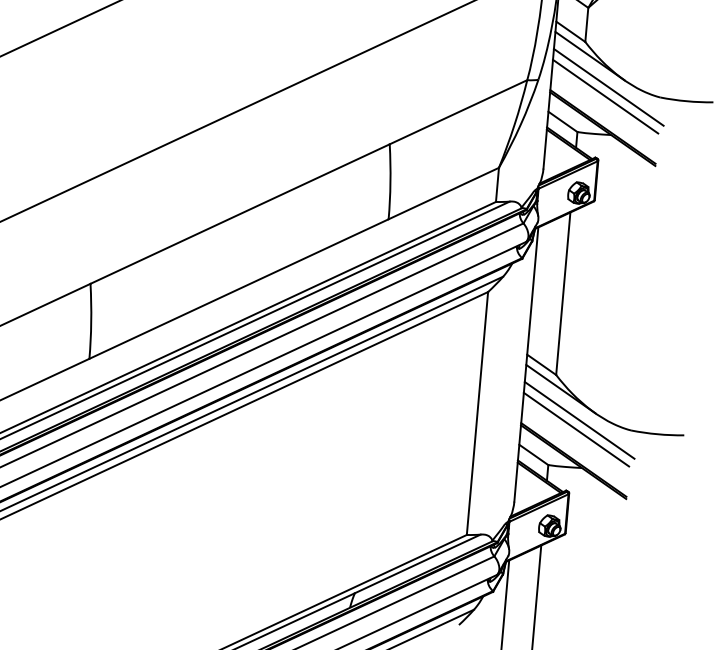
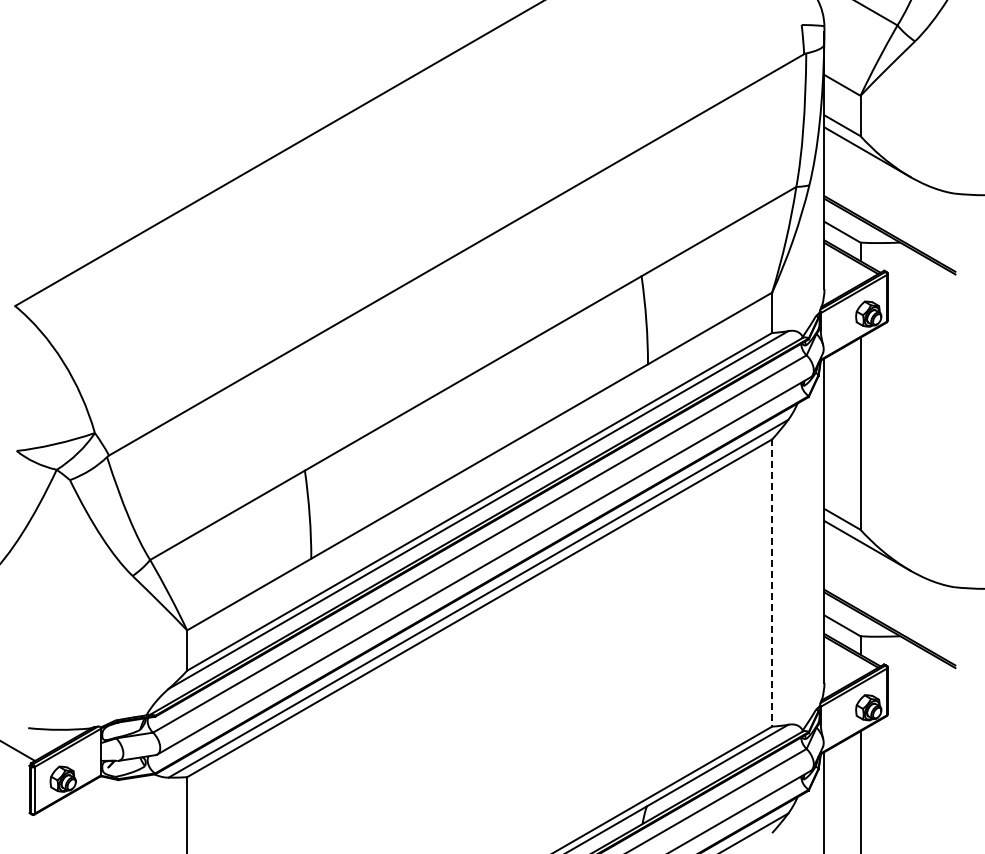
line: (608, 86) -> (892, 186), removed
line: (605, 96) -> (889, 198), removed
line: (477, 413) -> (772, 583), solid -> dashed
line: (579, 420) -> (892, 580), removed
line: (576, 429) -> (889, 591), removed

